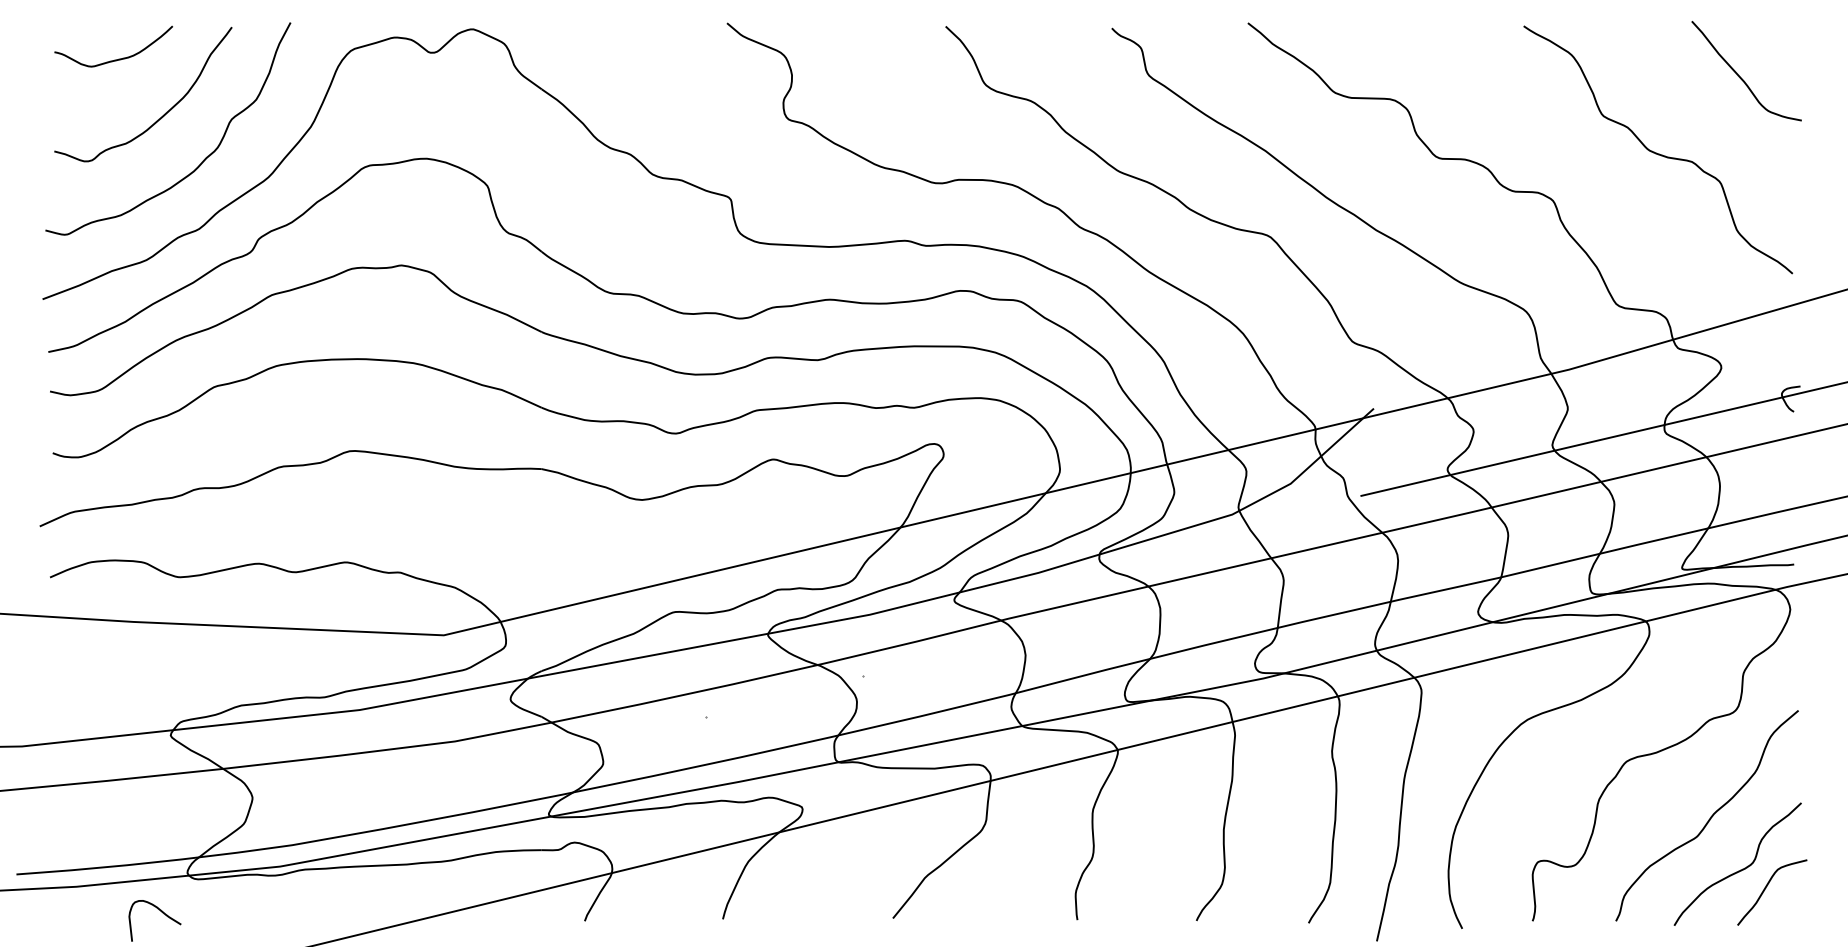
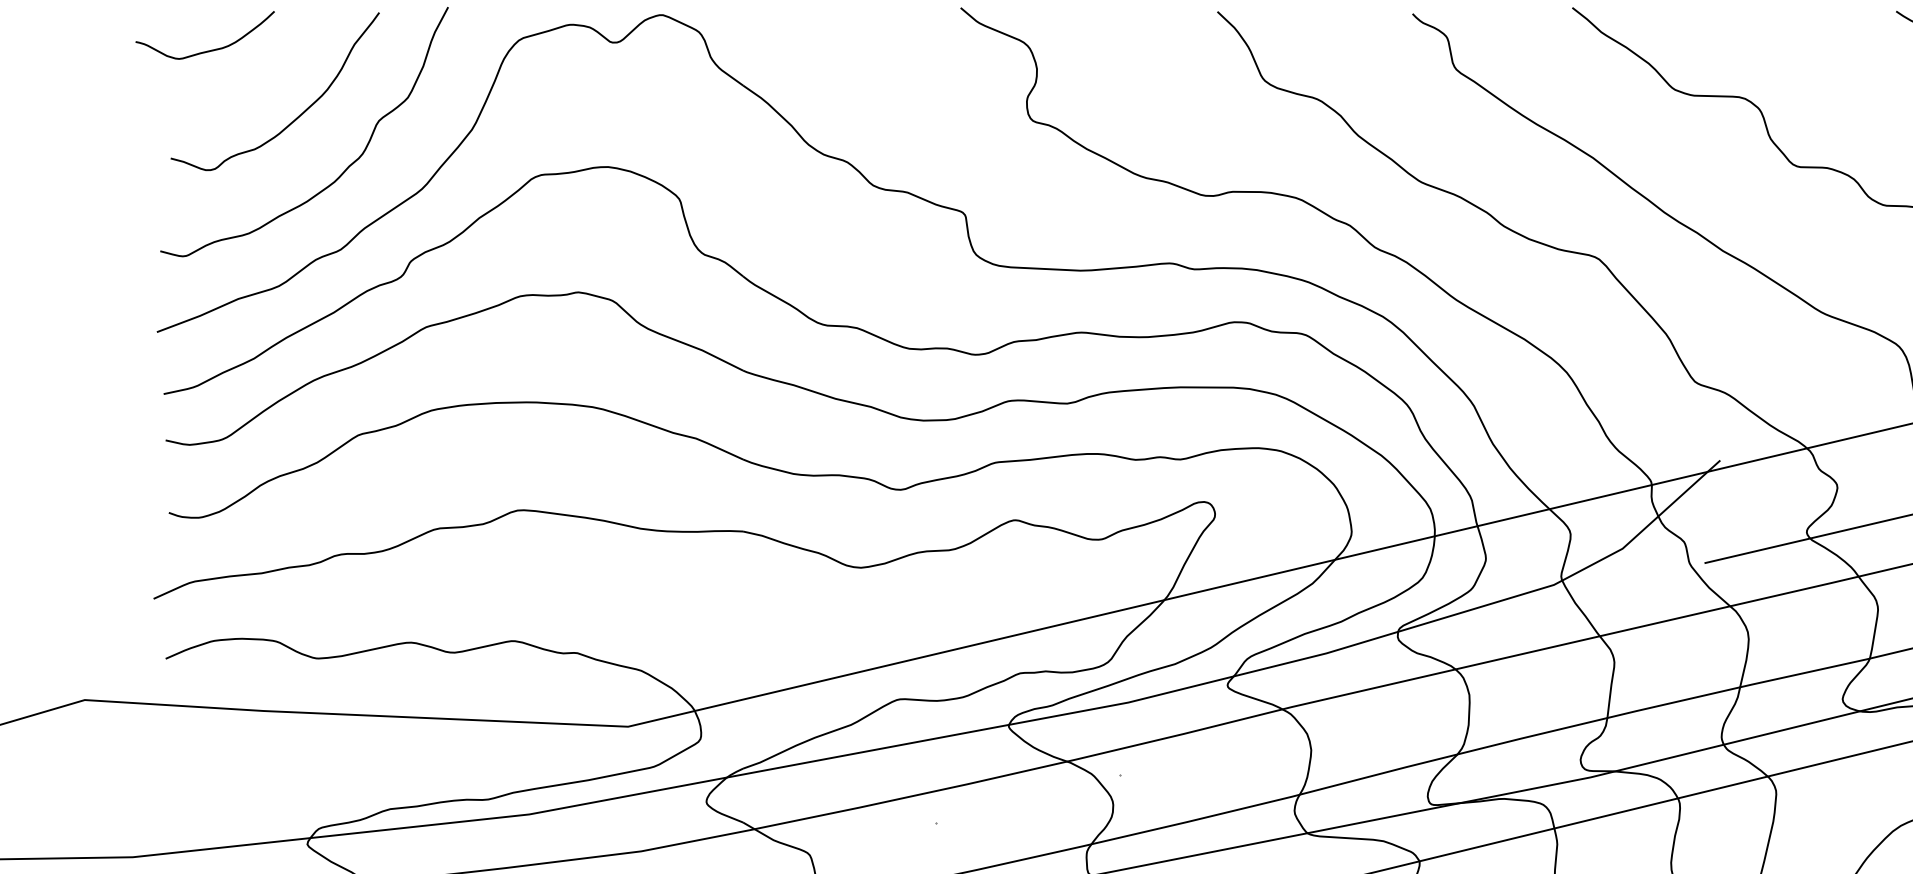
curve: (118, 58) -> (210, 49), moved

